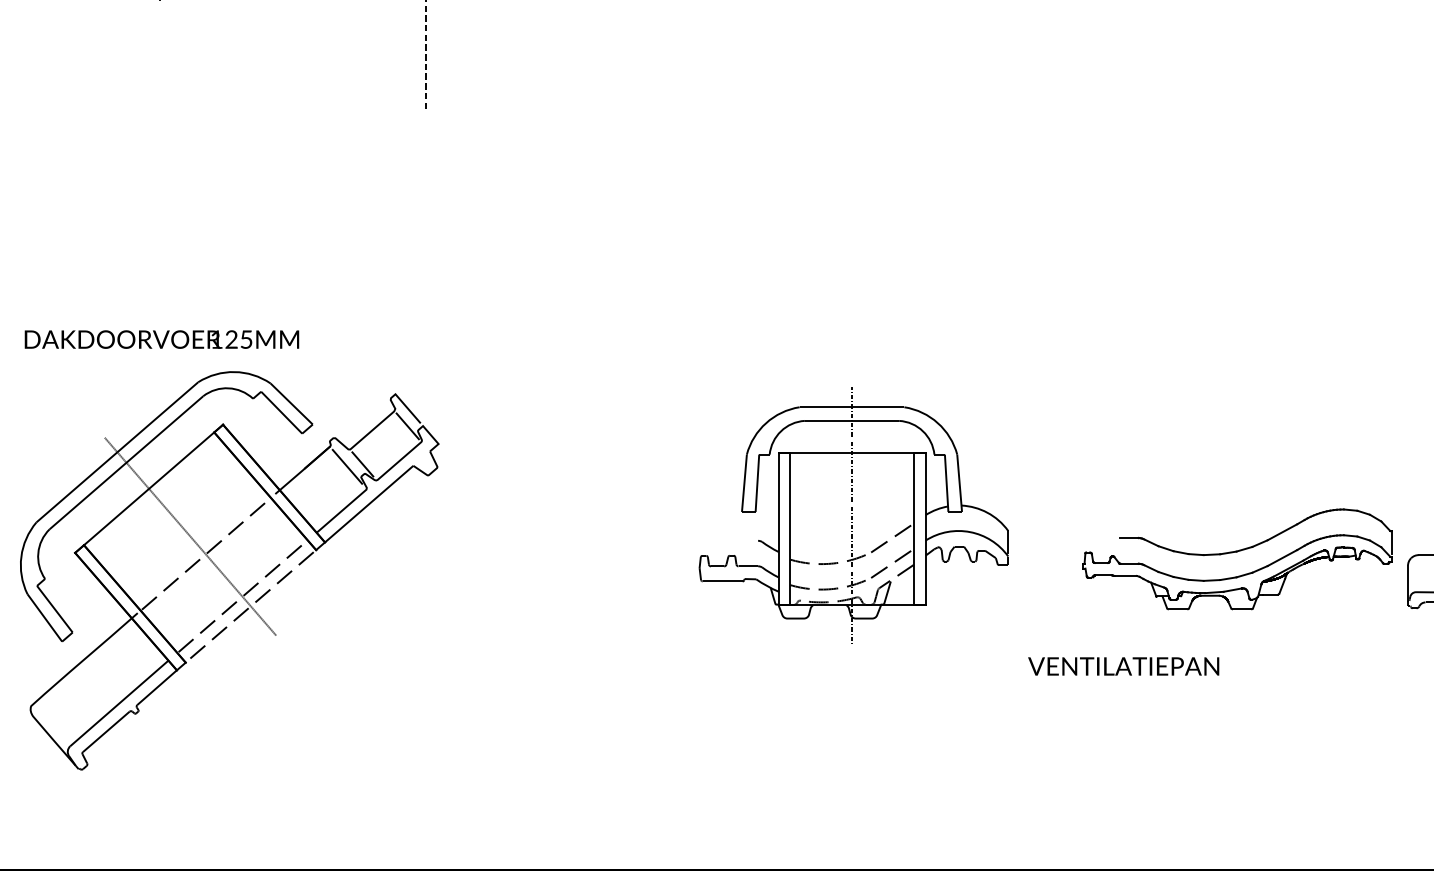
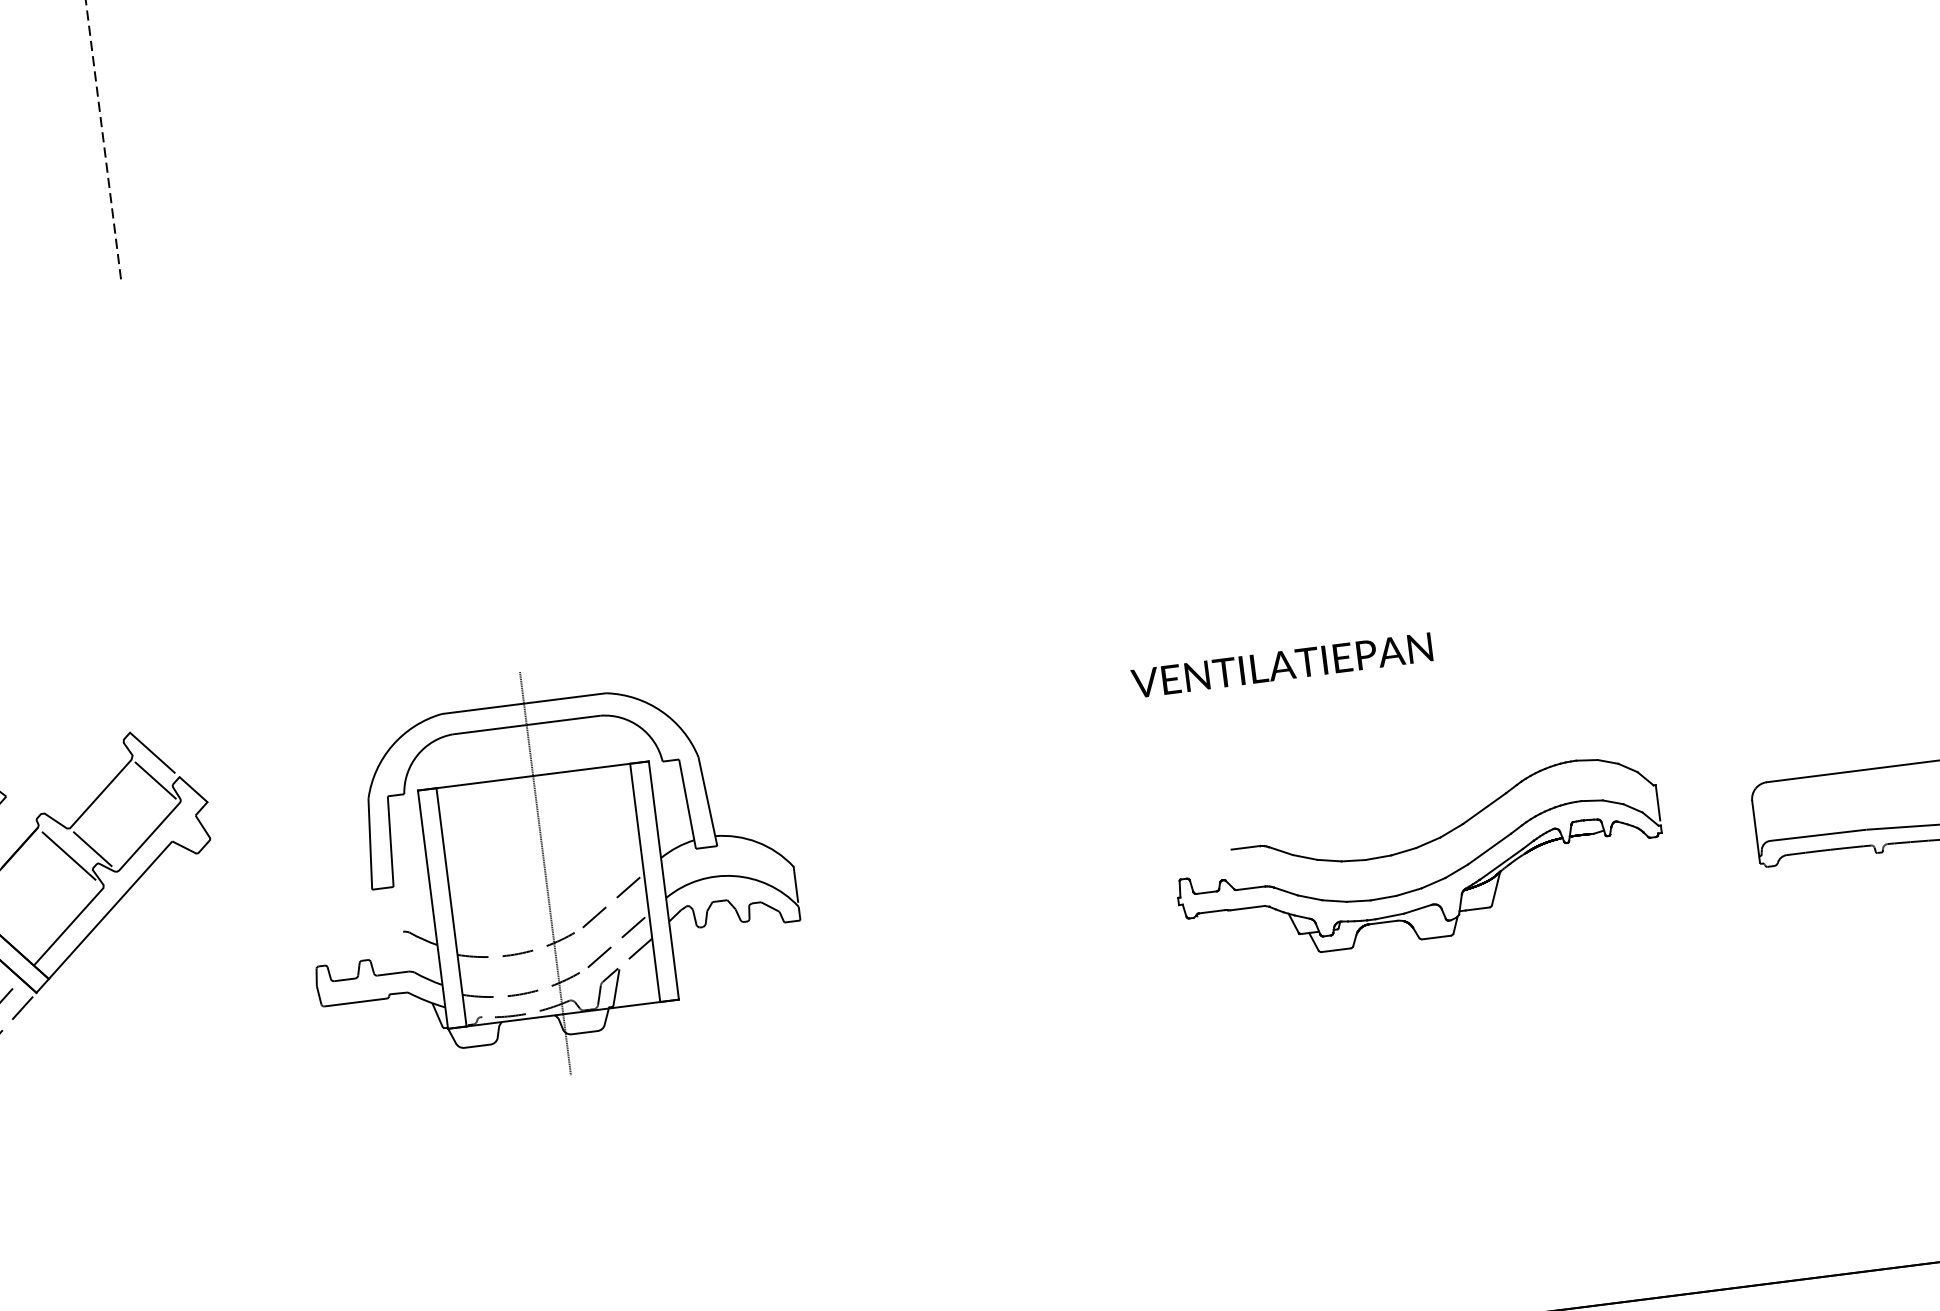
part: (853, 515) -> (547, 873), moved
part: (1237, 552) -> (1418, 849), moved
text: (1123, 666) -> (1281, 665), moved

